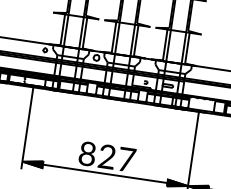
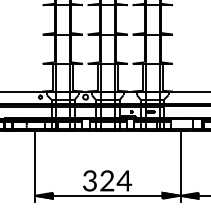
text: (86, 153) -> (89, 180), 8 -> 3
text: (126, 159) -> (124, 180), 7 -> 4

